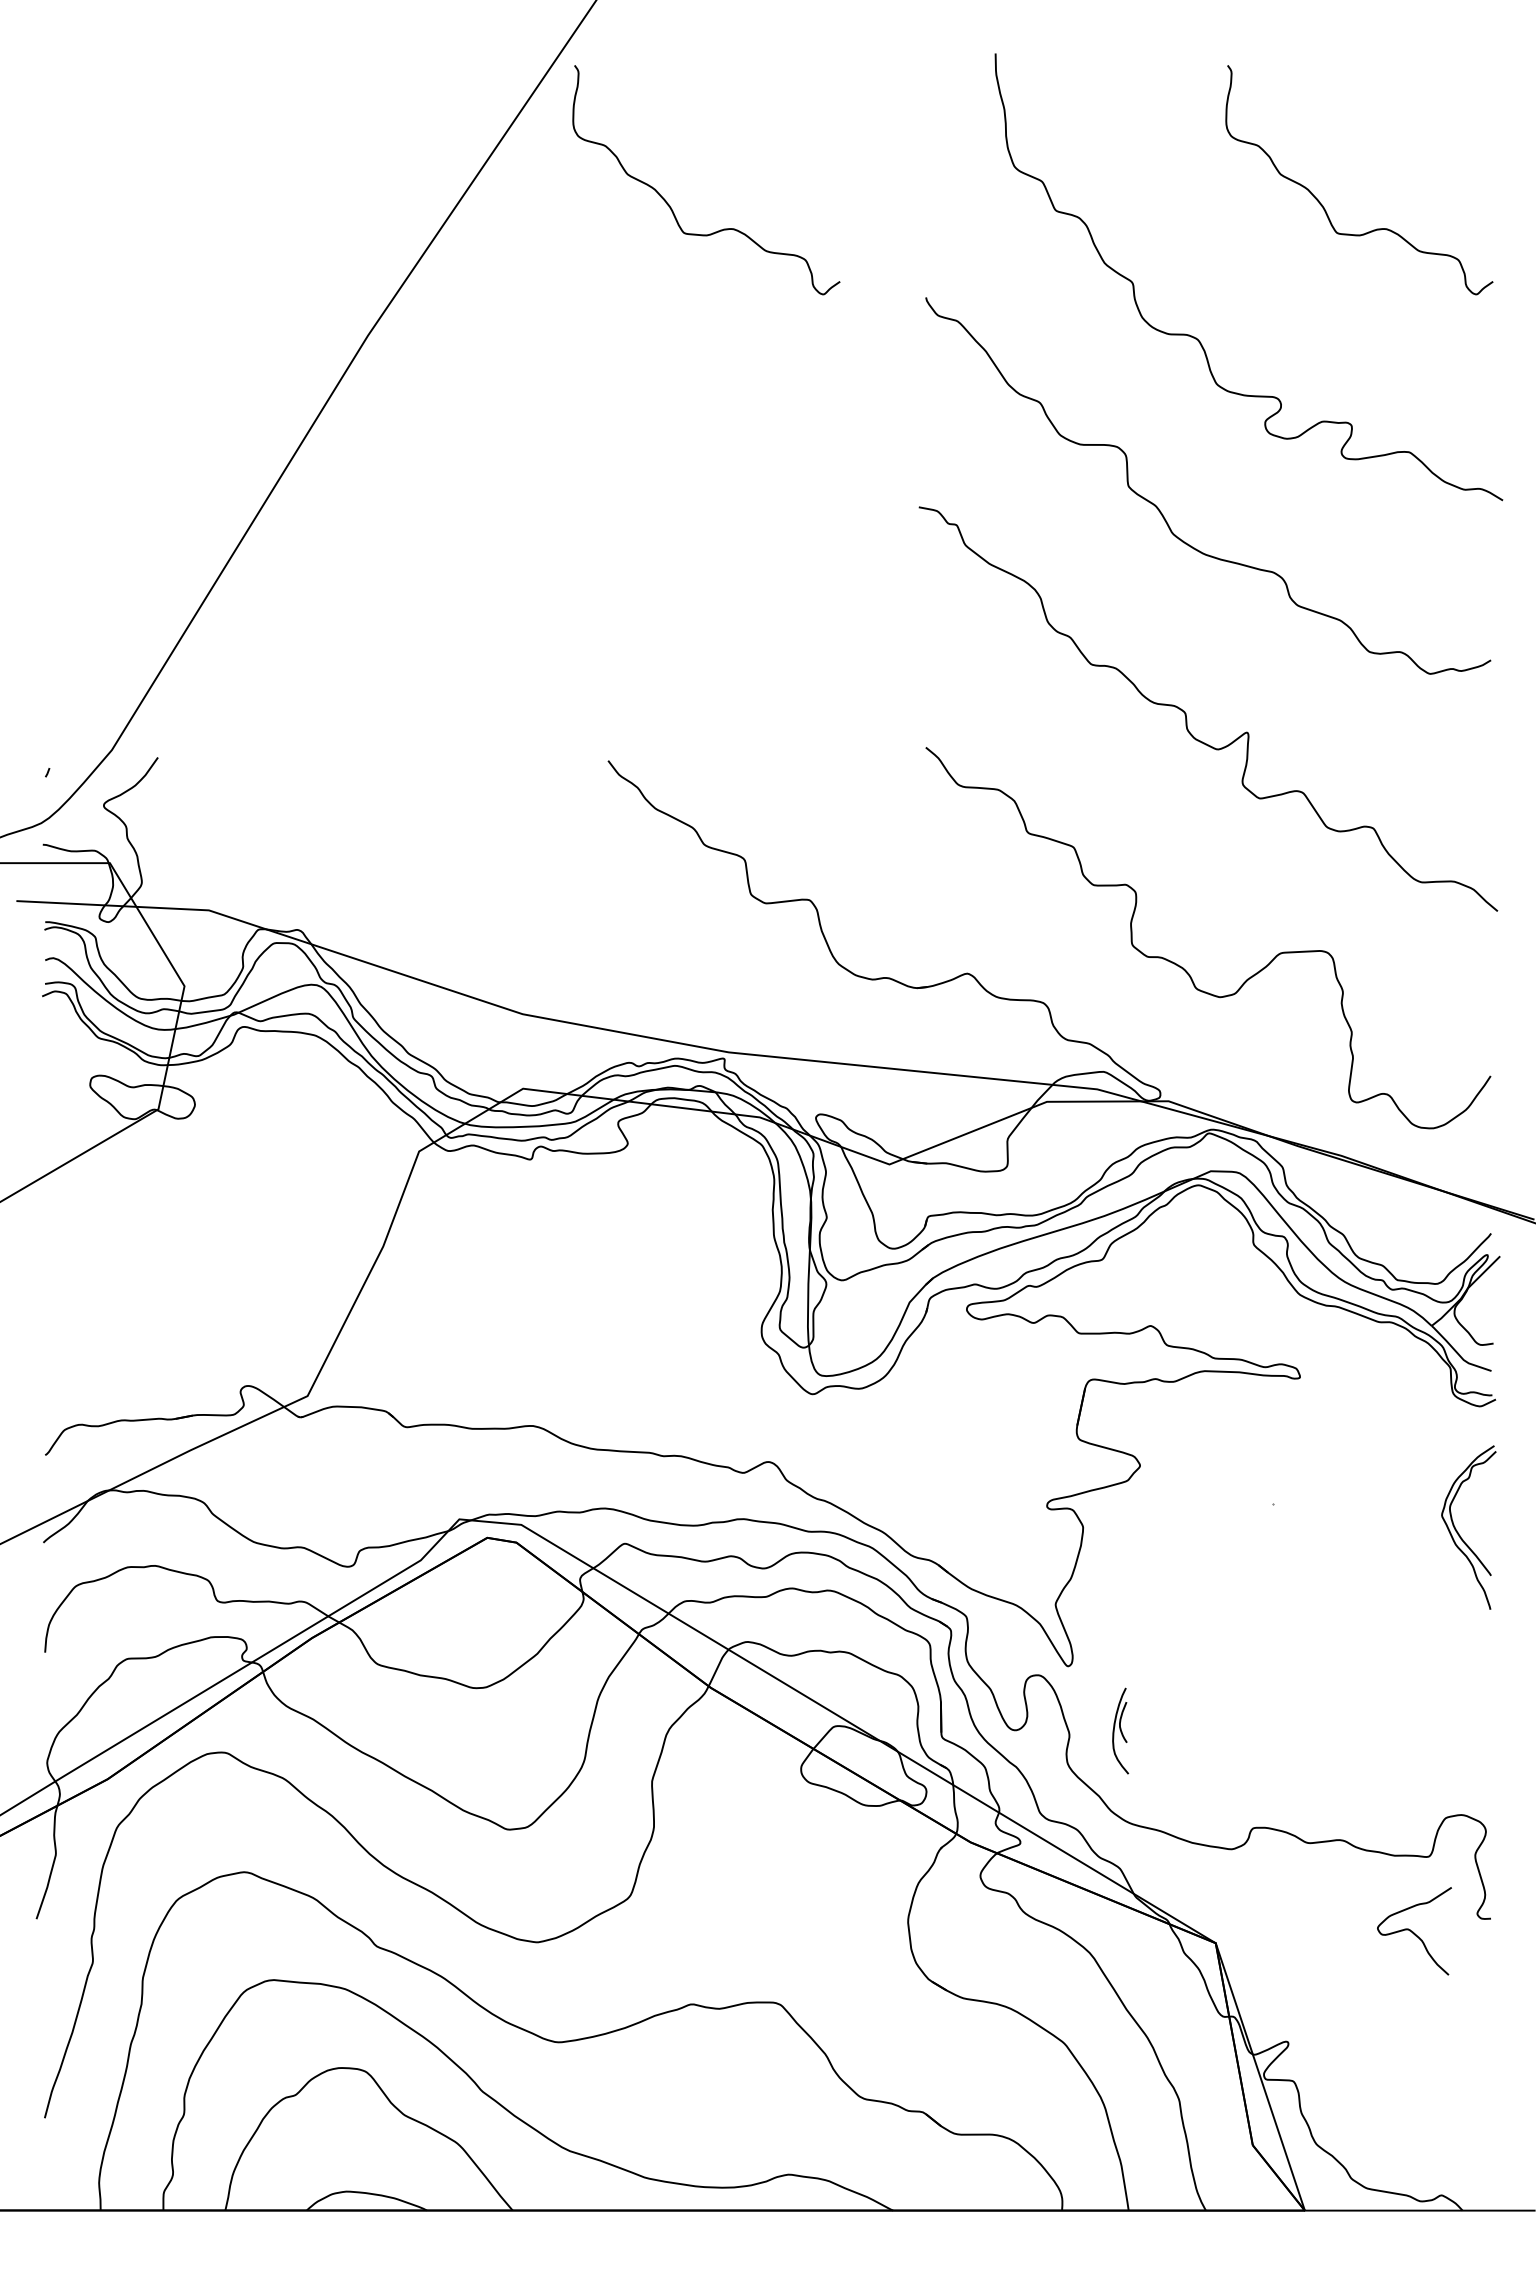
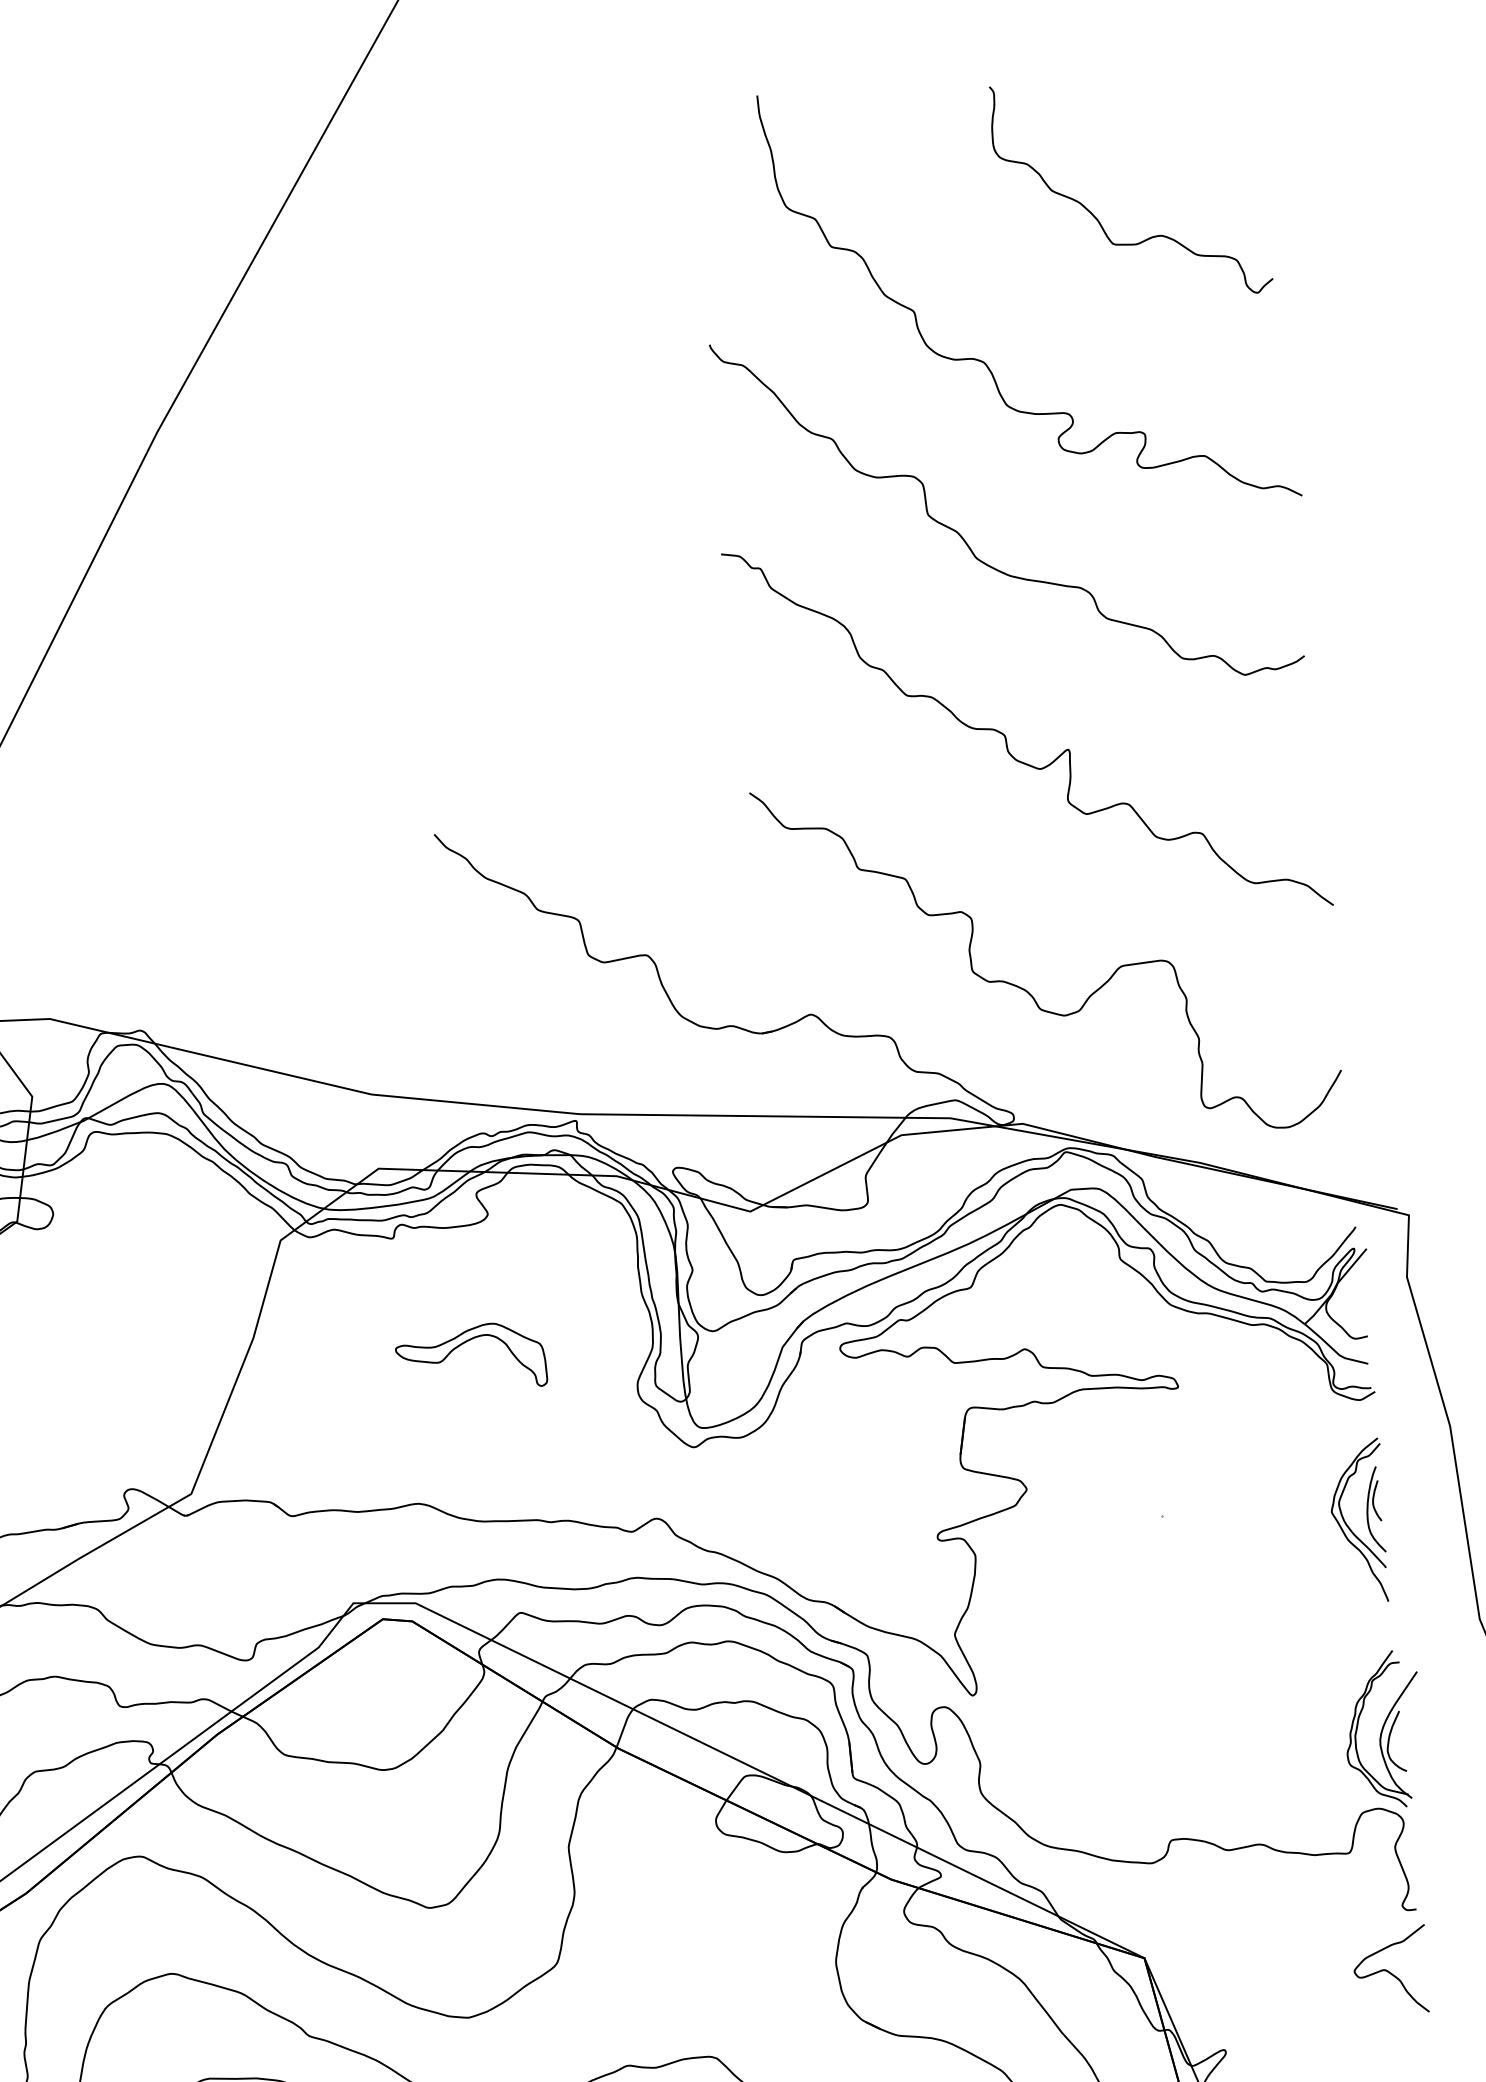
curve: (670, 205) -> (446, 275), removed
part: (591, 1271) -> (462, 1344), added
part: (1120, 1730) -> (1374, 1509), moved
part: (1474, 1737) -> (1383, 1730), added
curve: (1413, 1931) -> (1390, 1971), moved

